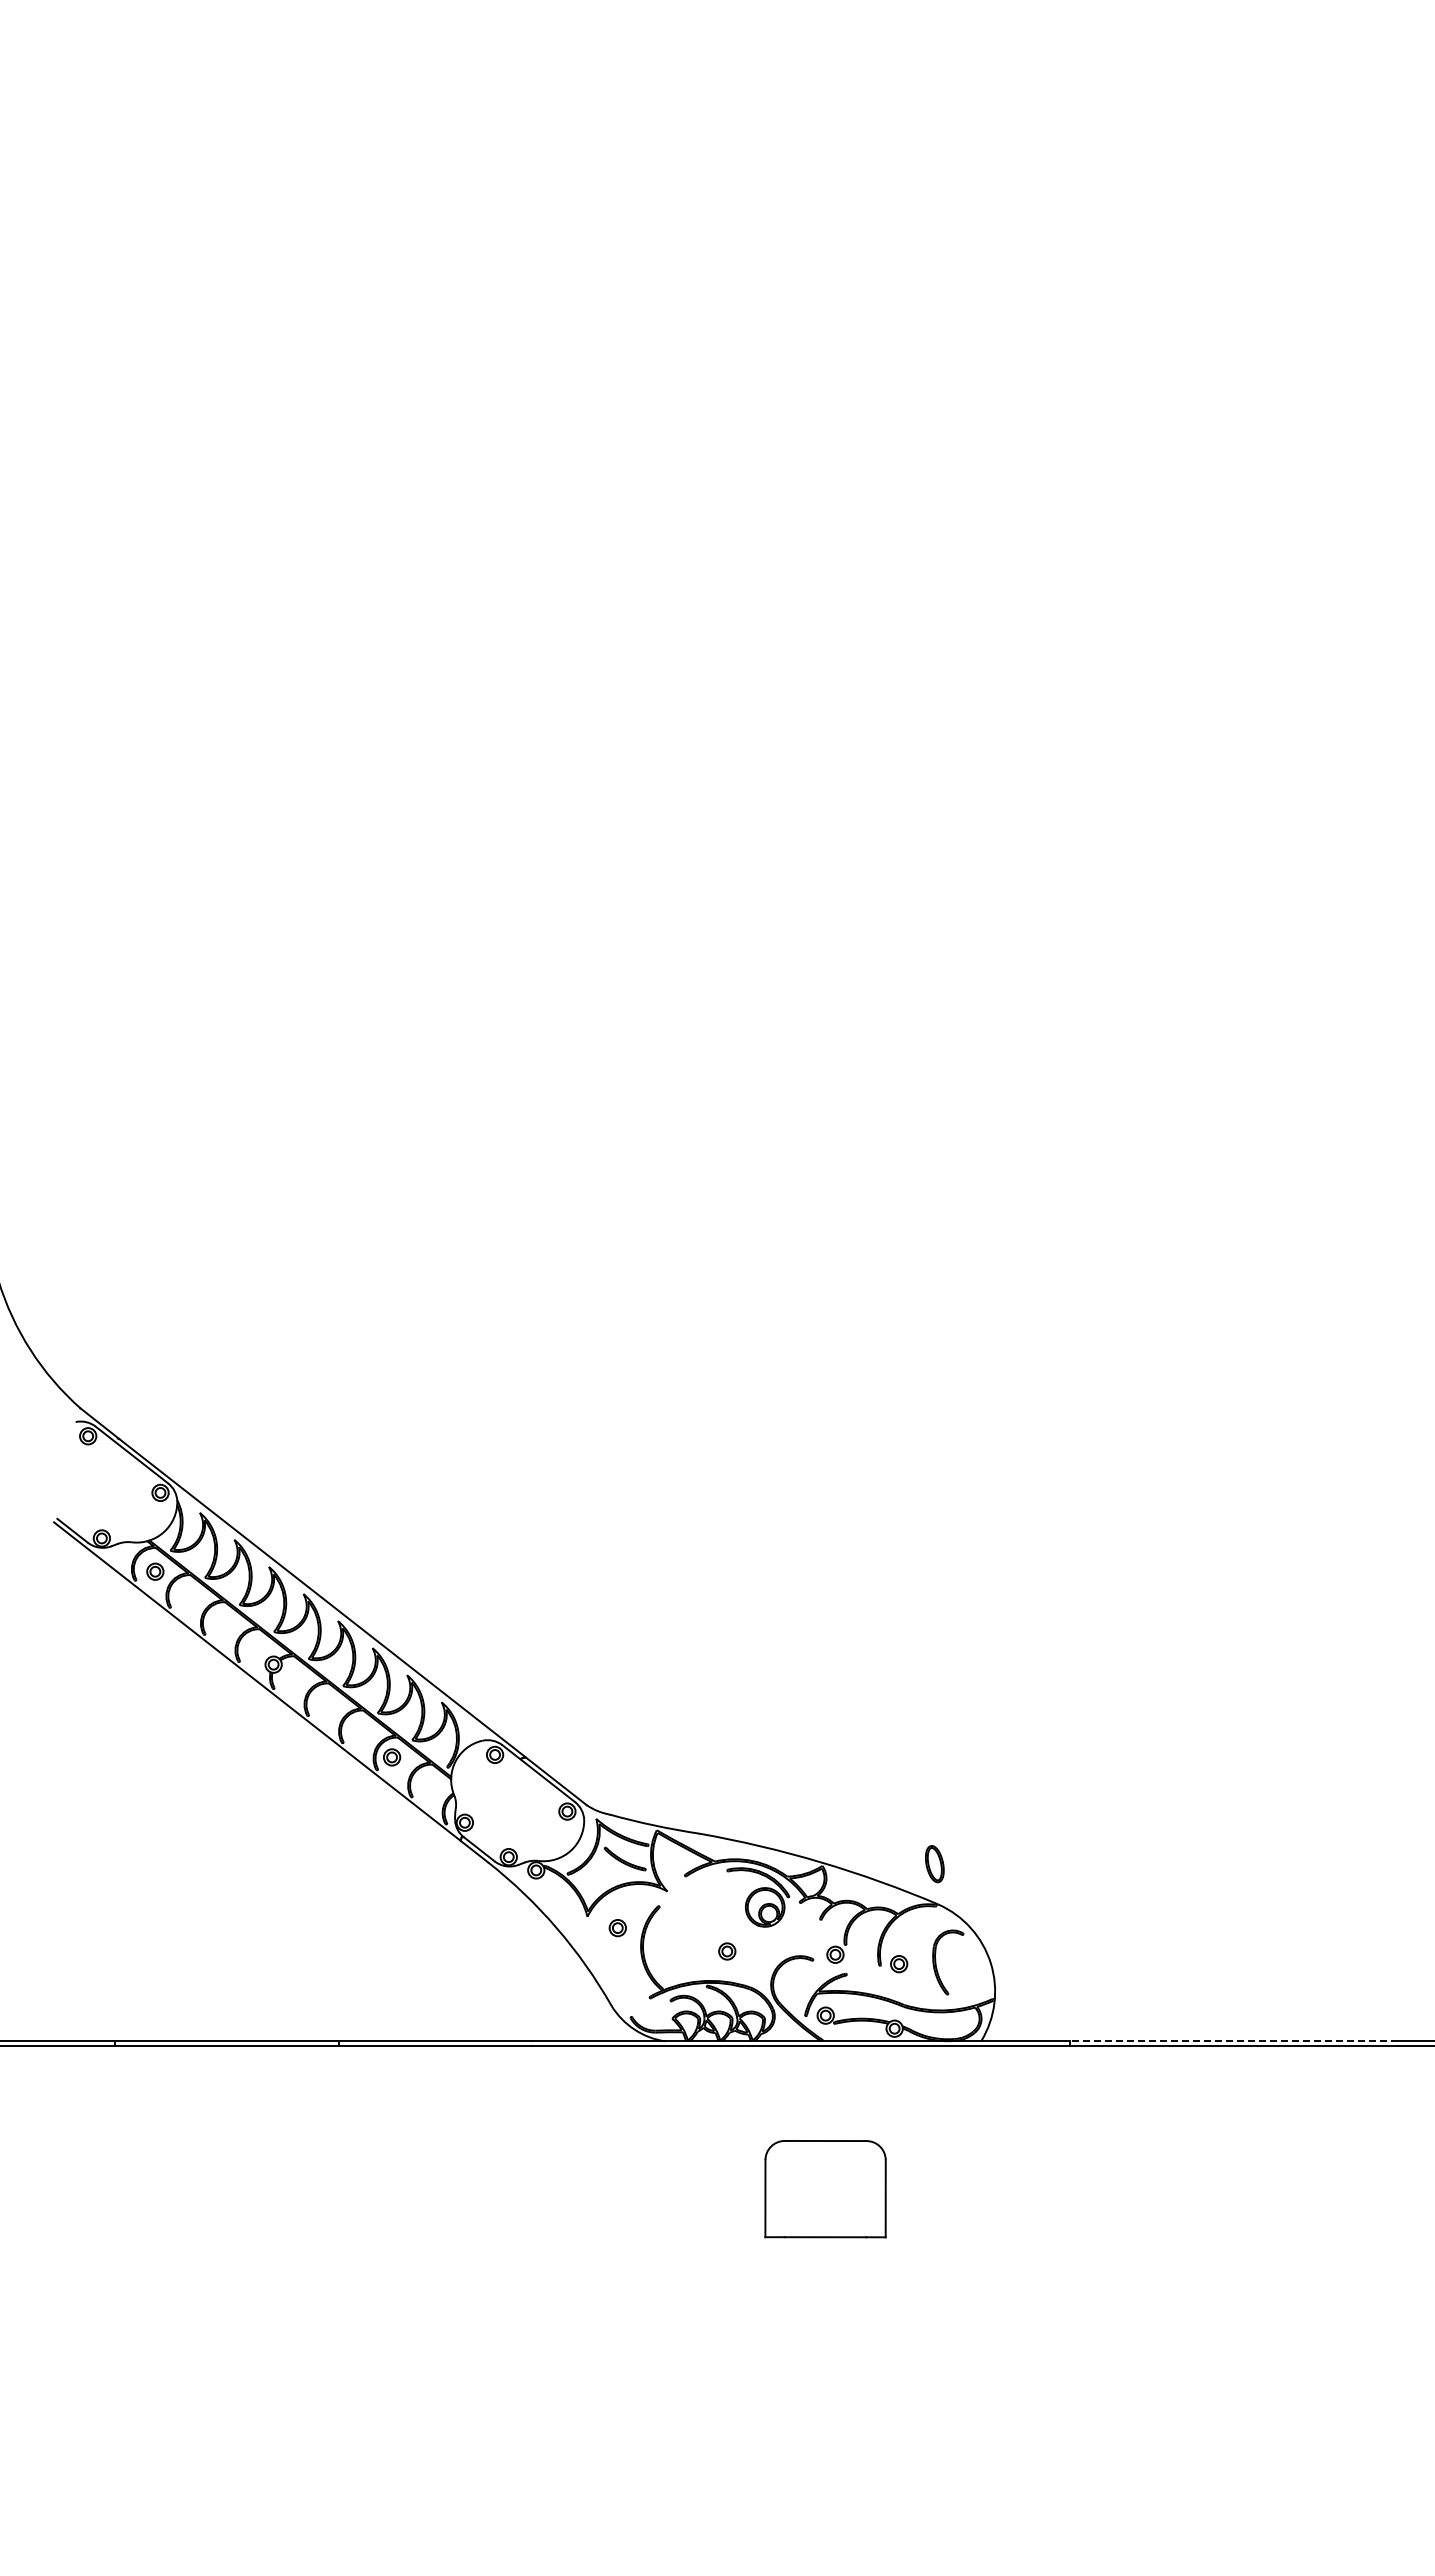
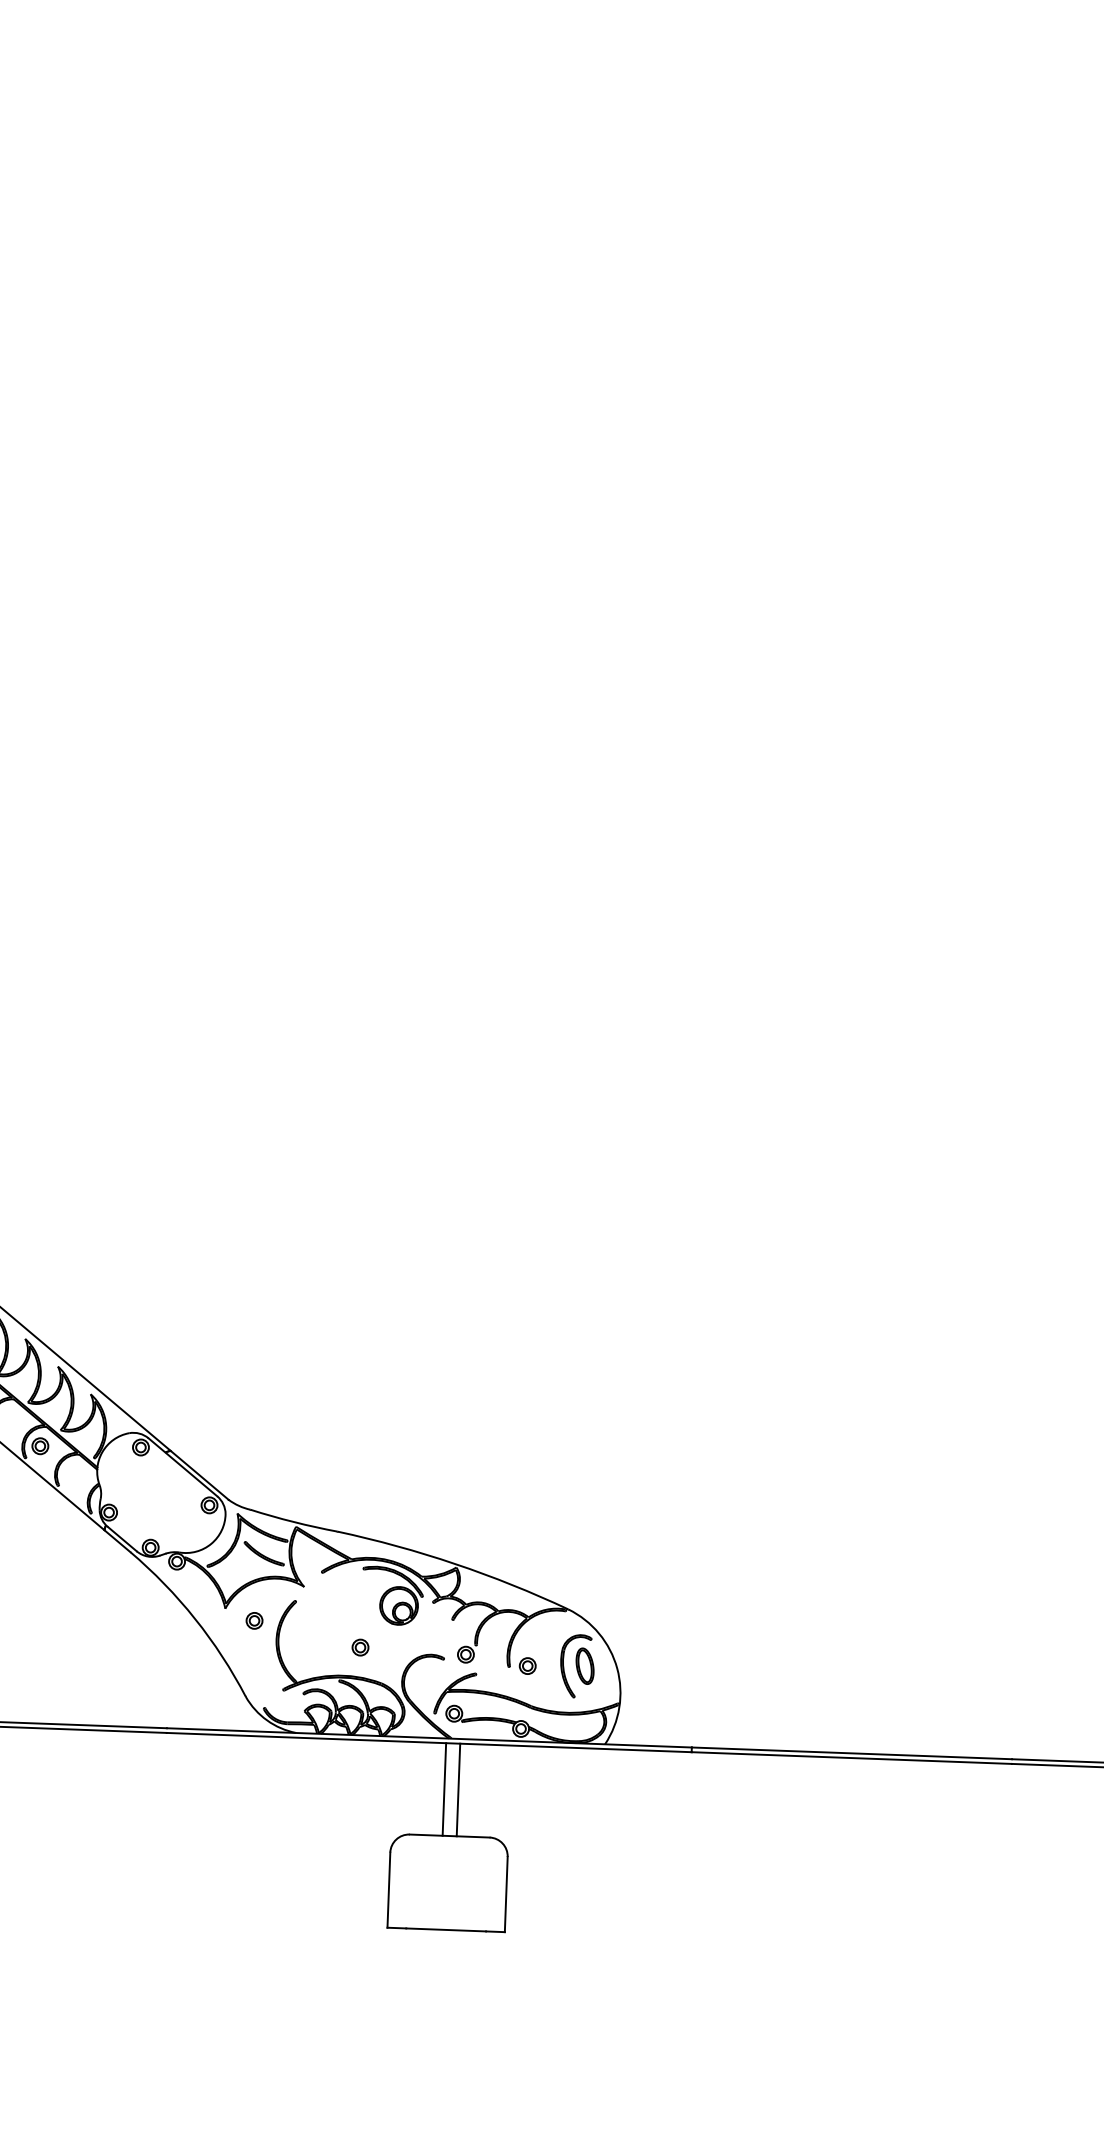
part: (934, 1864) -> (584, 1666), moved
line: (1233, 2041) -> (851, 1753), dashed -> solid
line: (818, 2093) -> (444, 1789), added
line: (832, 2093) -> (458, 1789), added

